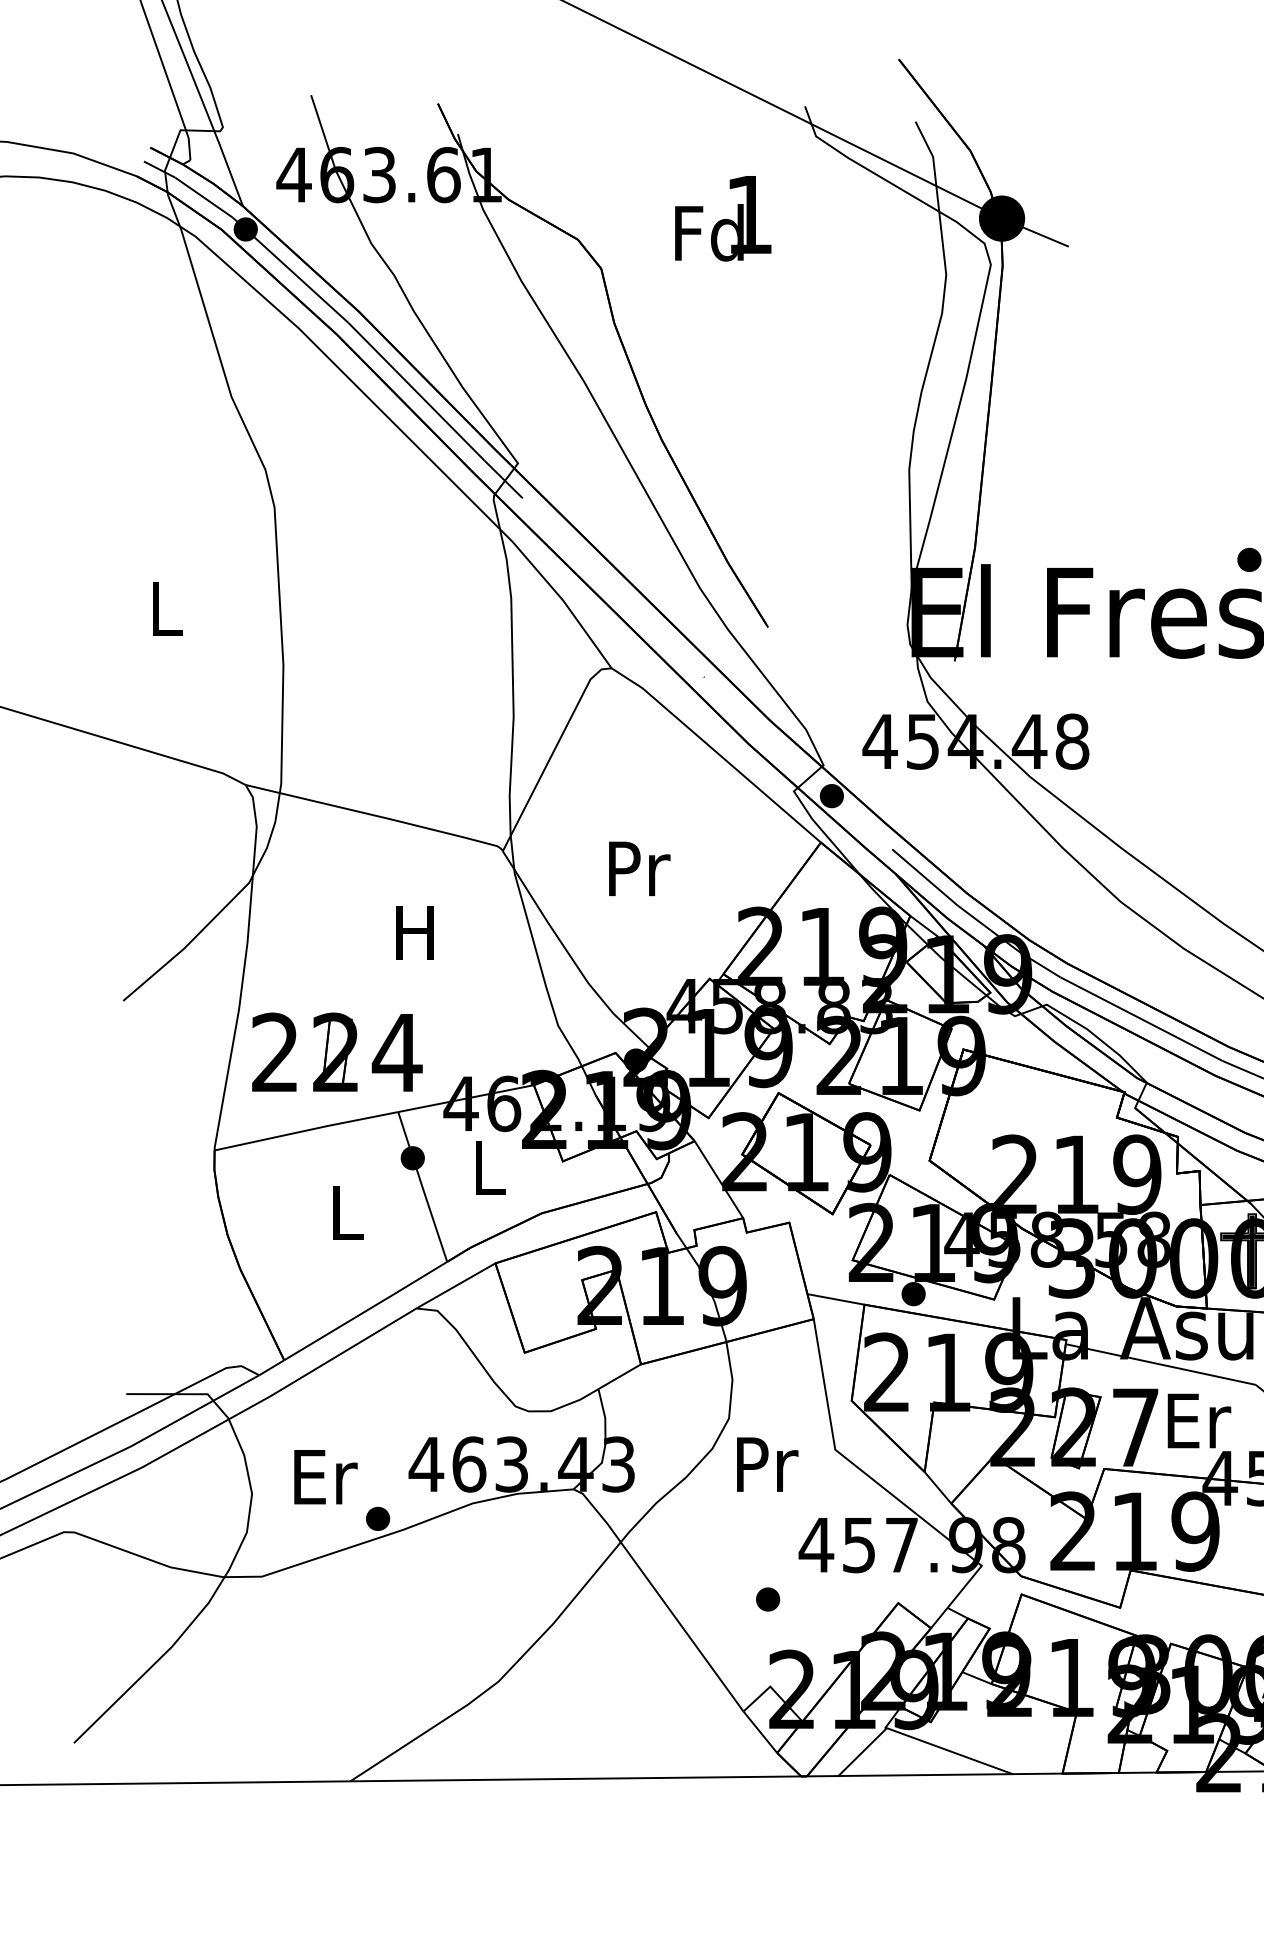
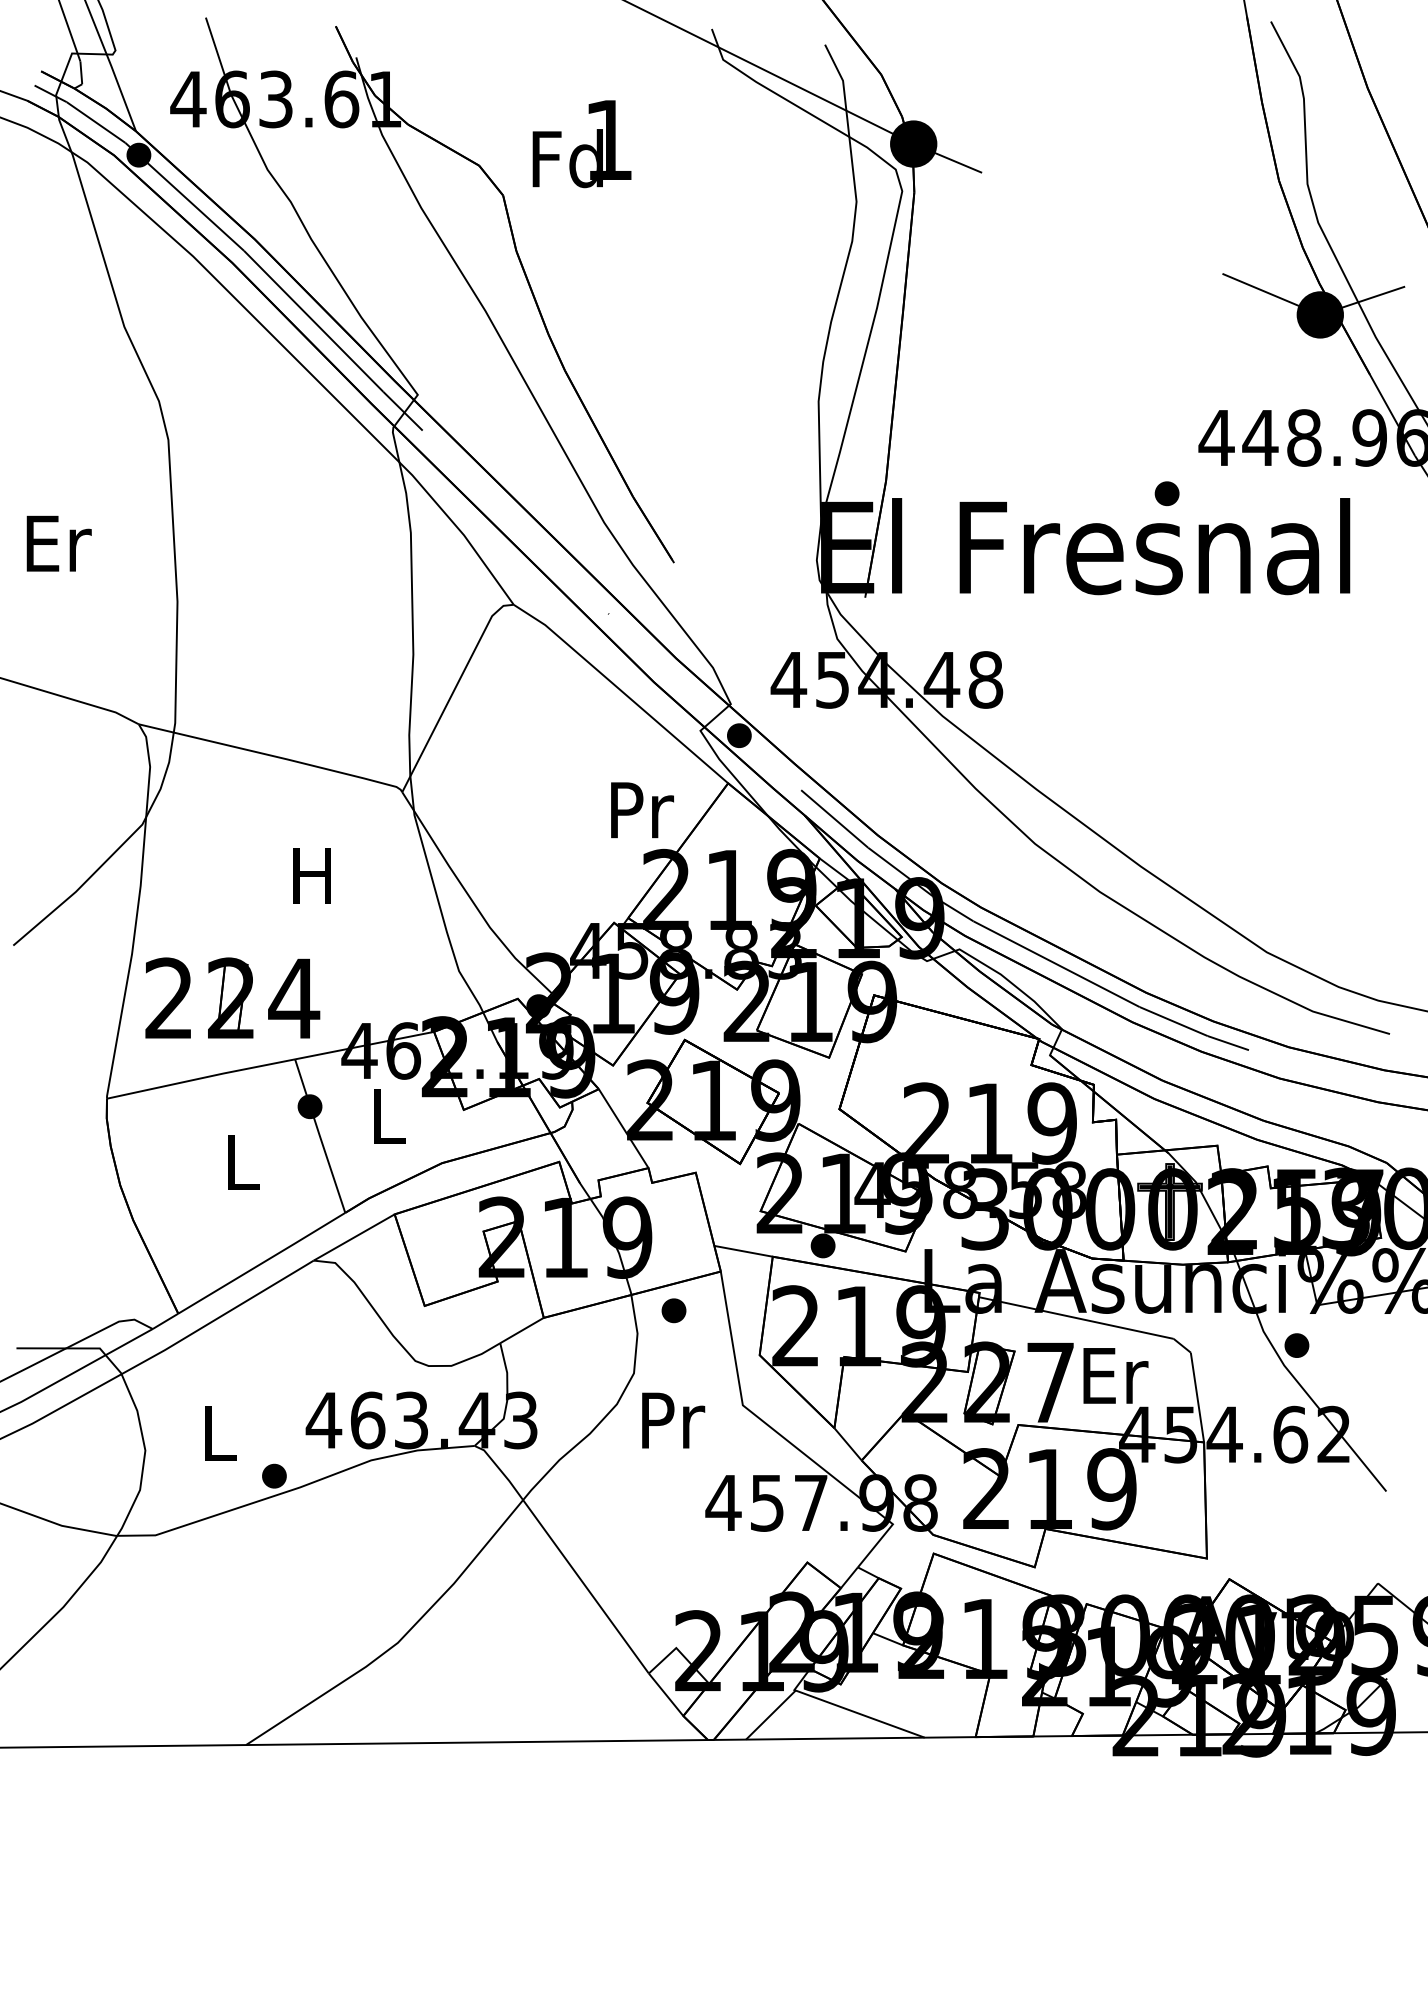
text: (722, 219) -> (581, 144), moved
text: (167, 608) -> (58, 543), L -> Er
text: (639, 869) -> (642, 810), moved
text: (325, 1477) -> (220, 1433), Er -> L
part: (767, 1599) -> (673, 1310), moved

